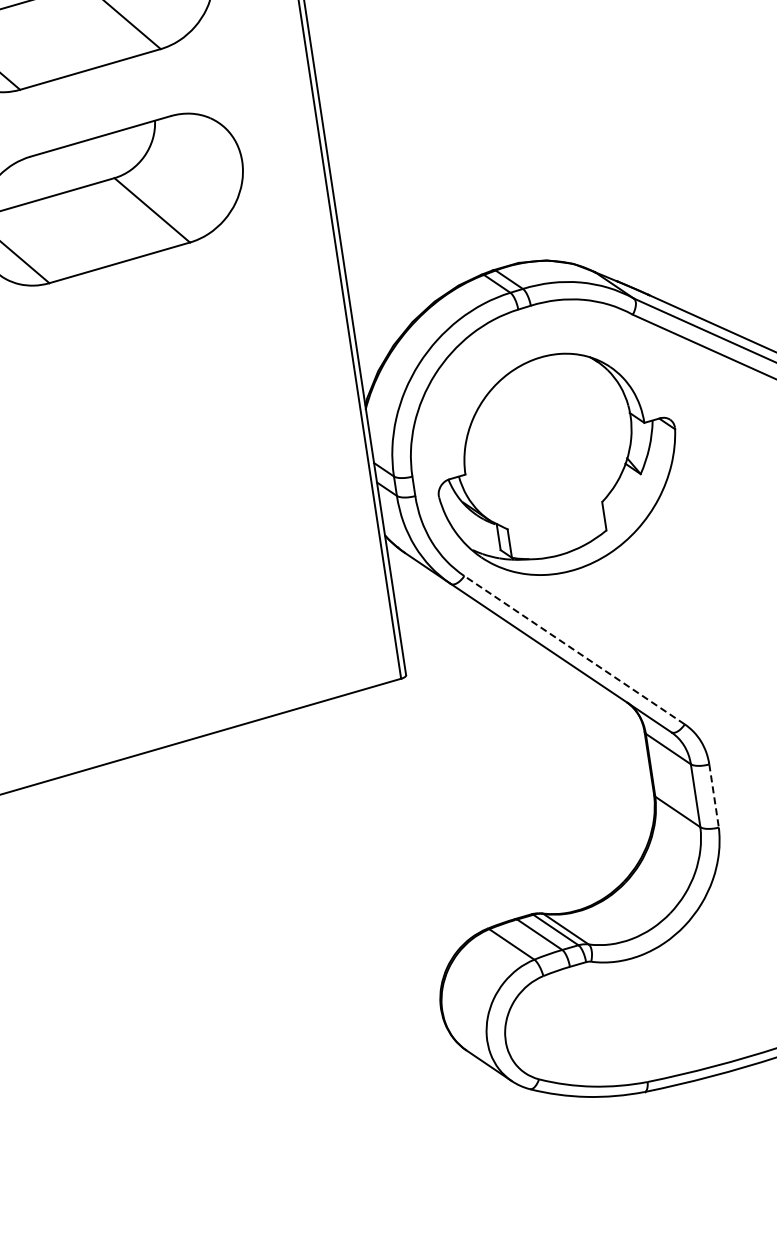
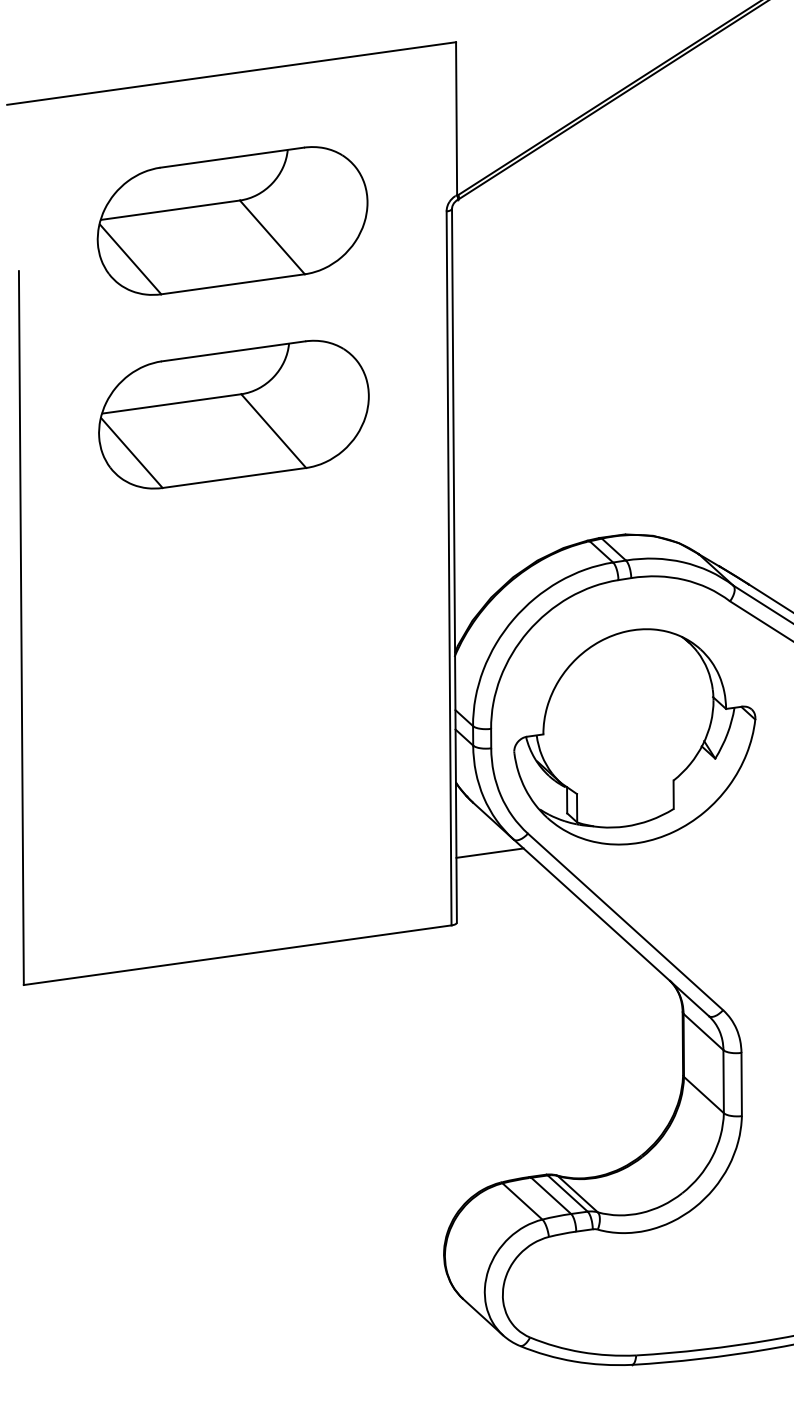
line: (428, 600) -> (489, 852), added
line: (574, 649) -> (625, 921), dashed -> solid
line: (713, 796) -> (741, 1084), dashed -> solid

